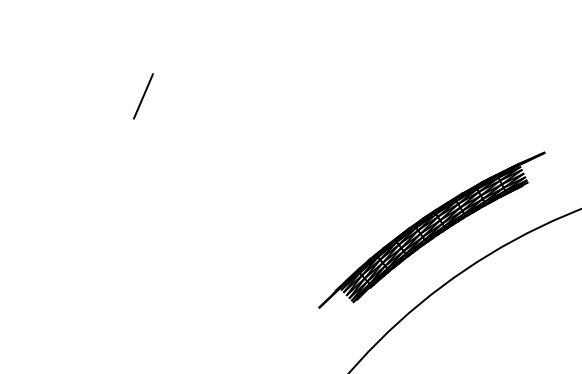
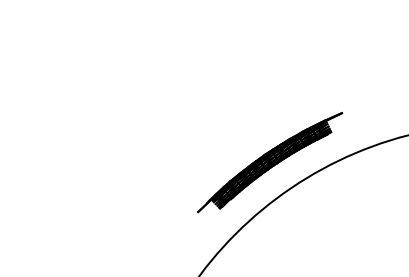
line: (143, 95) -> (85, 76), removed

